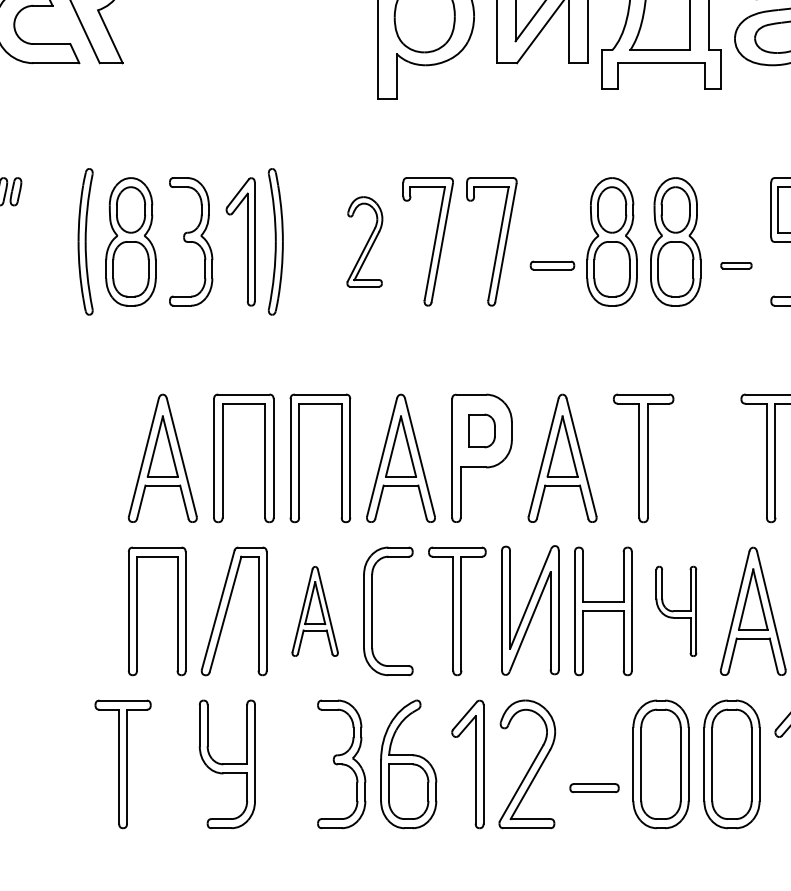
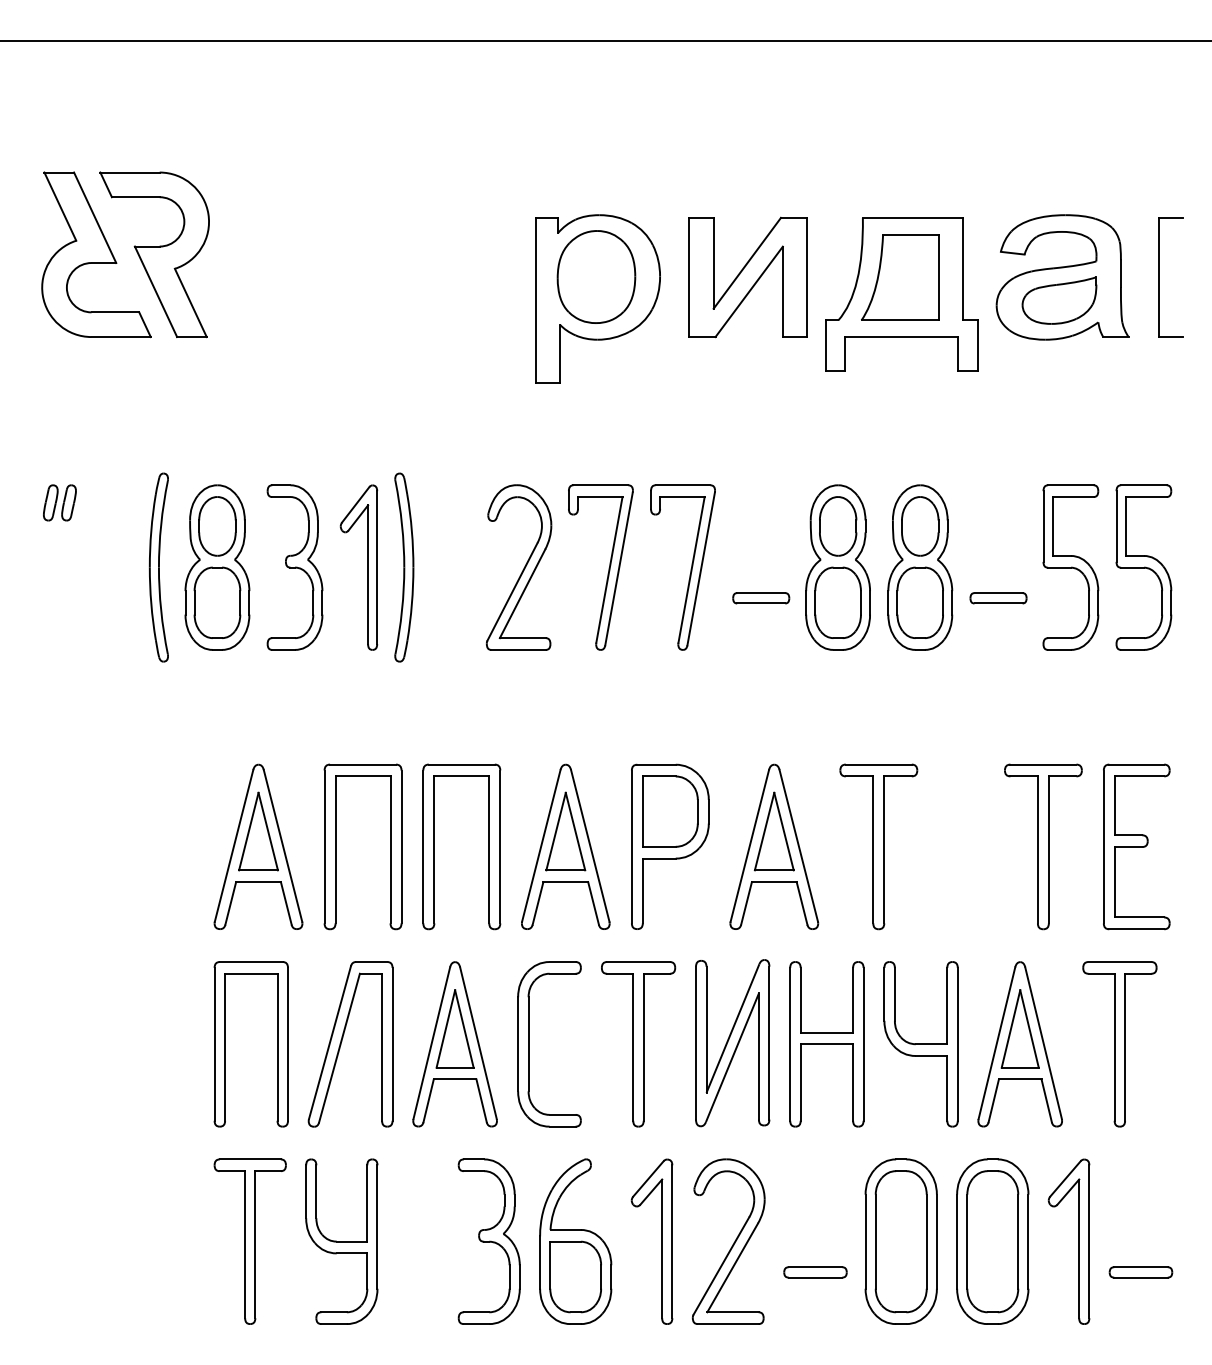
part: (365, 241) -> (519, 567), size x1.43
part: (736, 265) -> (998, 598), size x1.43
part: (482, 430) -> (670, 811), size x1.67
part: (314, 611) -> (454, 1044), size x1.43
part: (675, 611) -> (920, 1044), size x1.43
part: (122, 764) -> (249, 1241), moved

